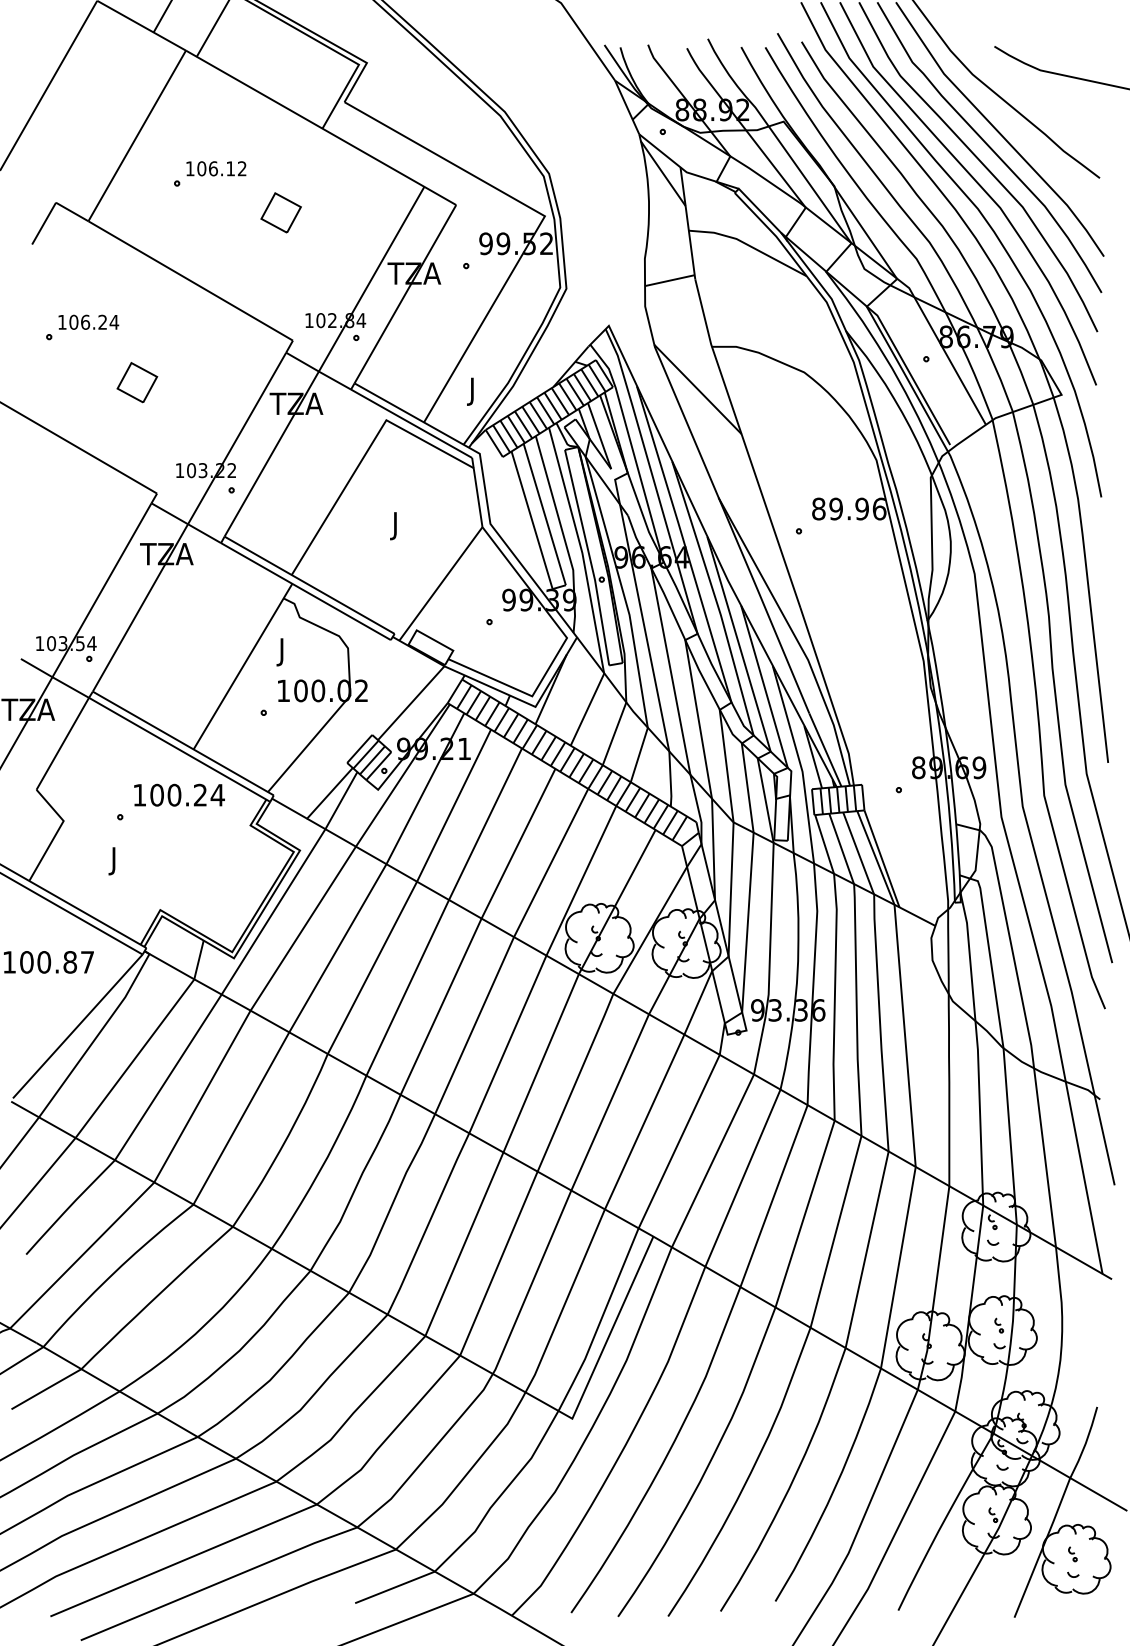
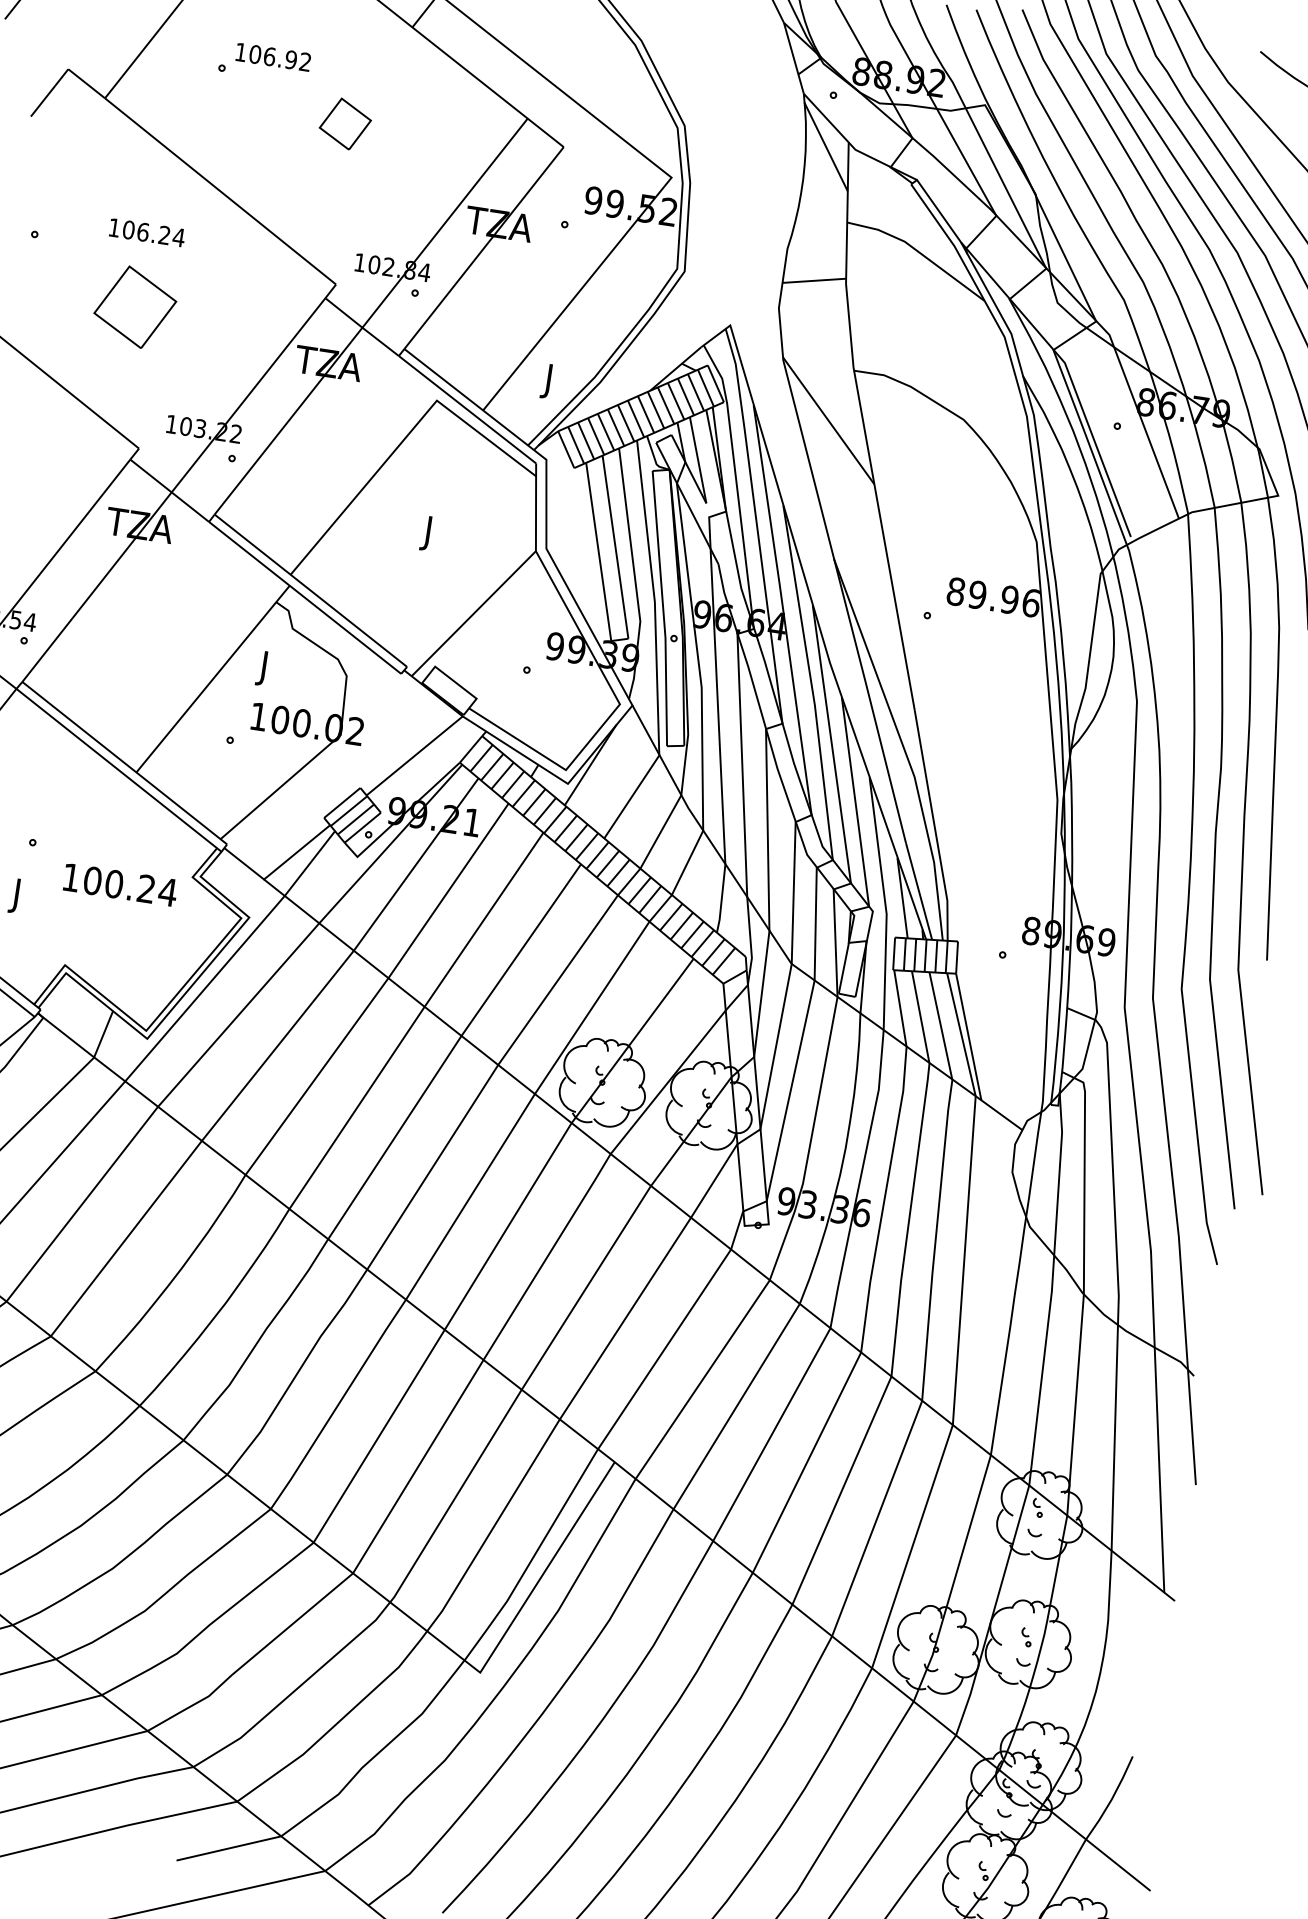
text: (230, 168) -> (290, 59), 106.12 -> 106.92
text: (88, 321) -> (147, 231), moved
part: (137, 382) -> (135, 307), size x1.6
text: (179, 794) -> (120, 884), moved

